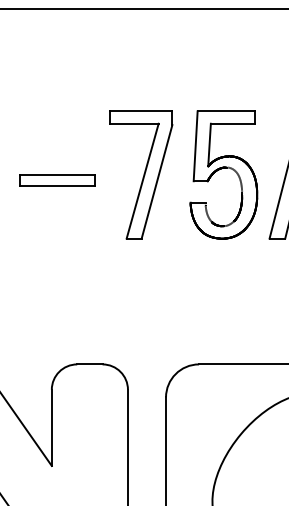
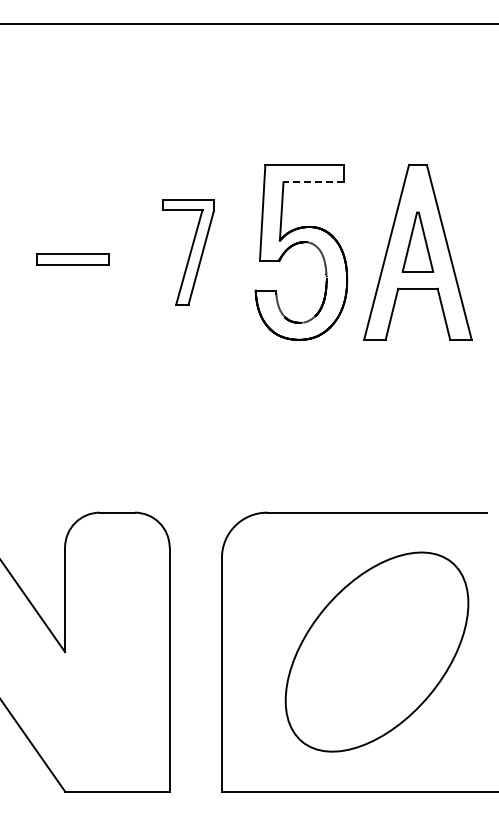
line: (232, 124) -> (313, 182), solid -> dashed
part: (141, 175) -> (188, 252), size x0.6
part: (57, 180) -> (72, 259), size x0.7

